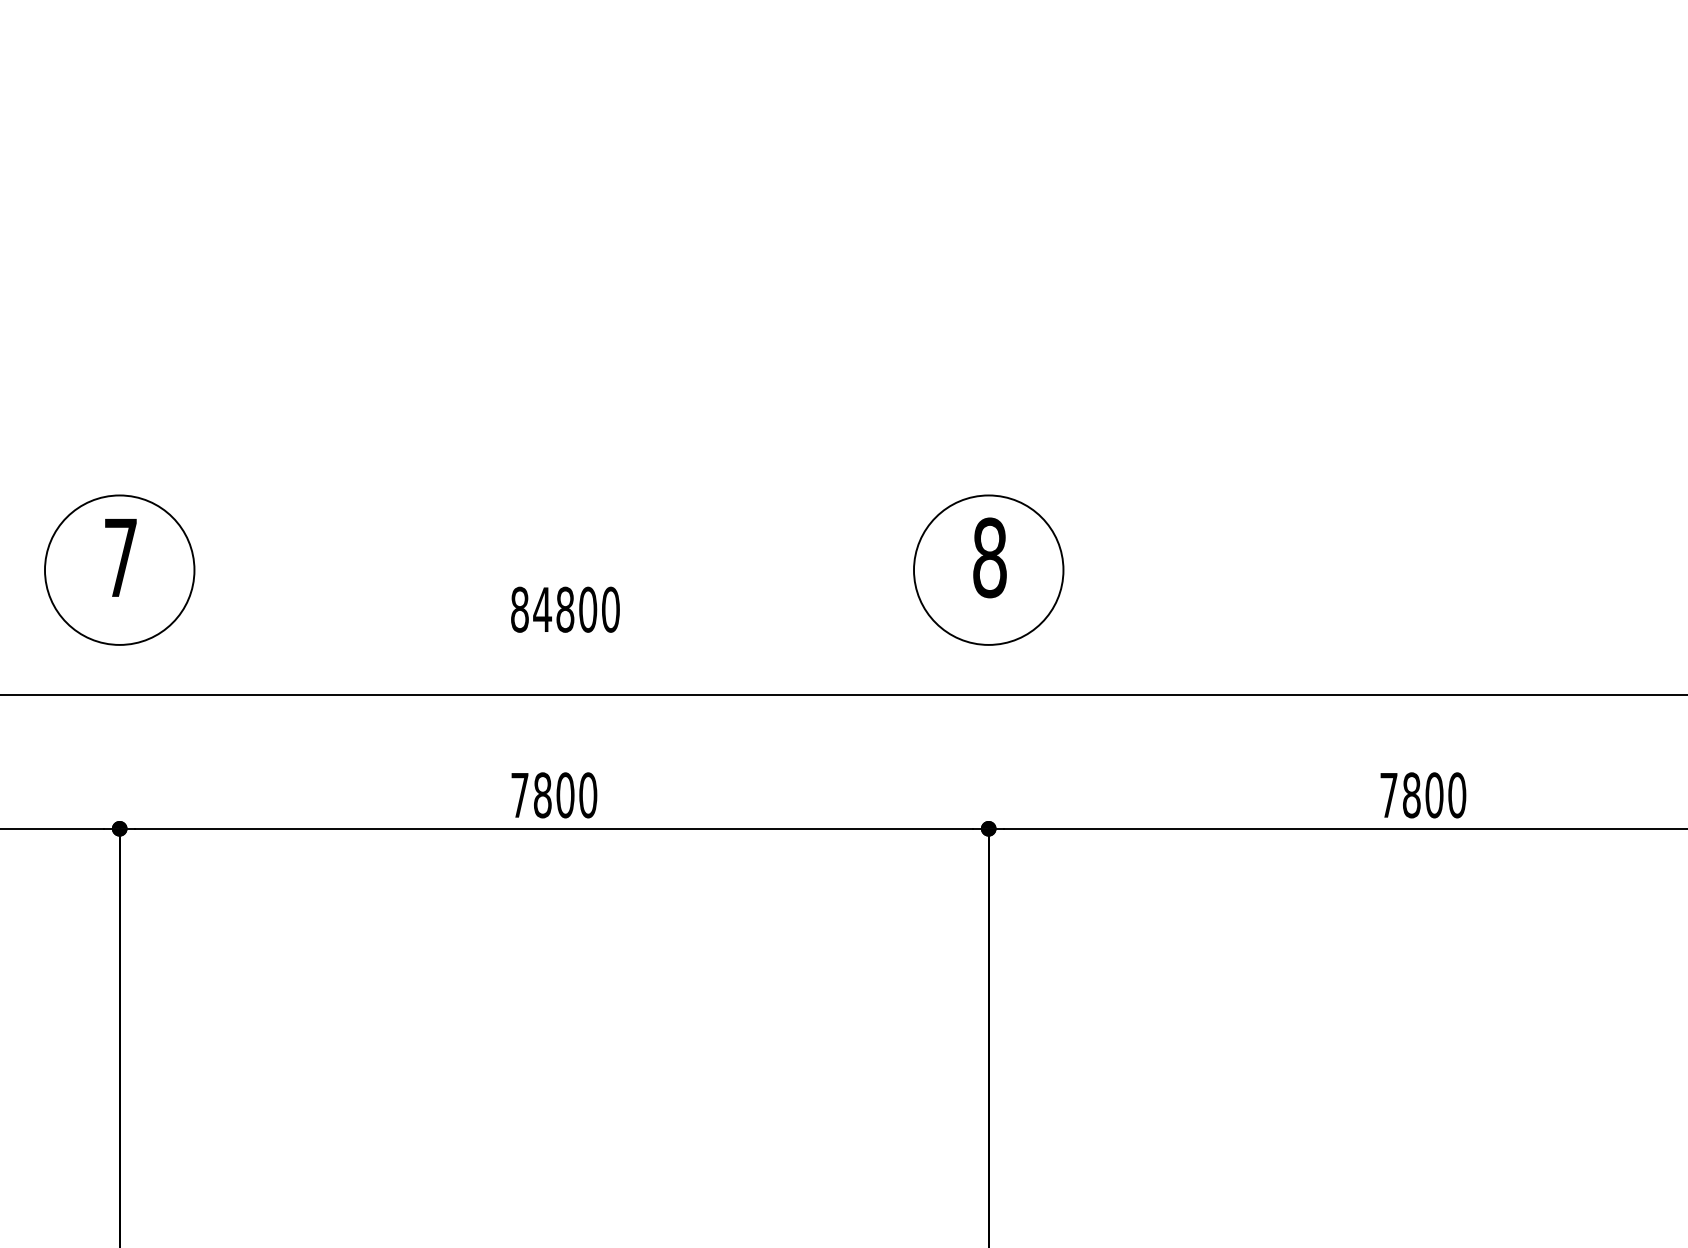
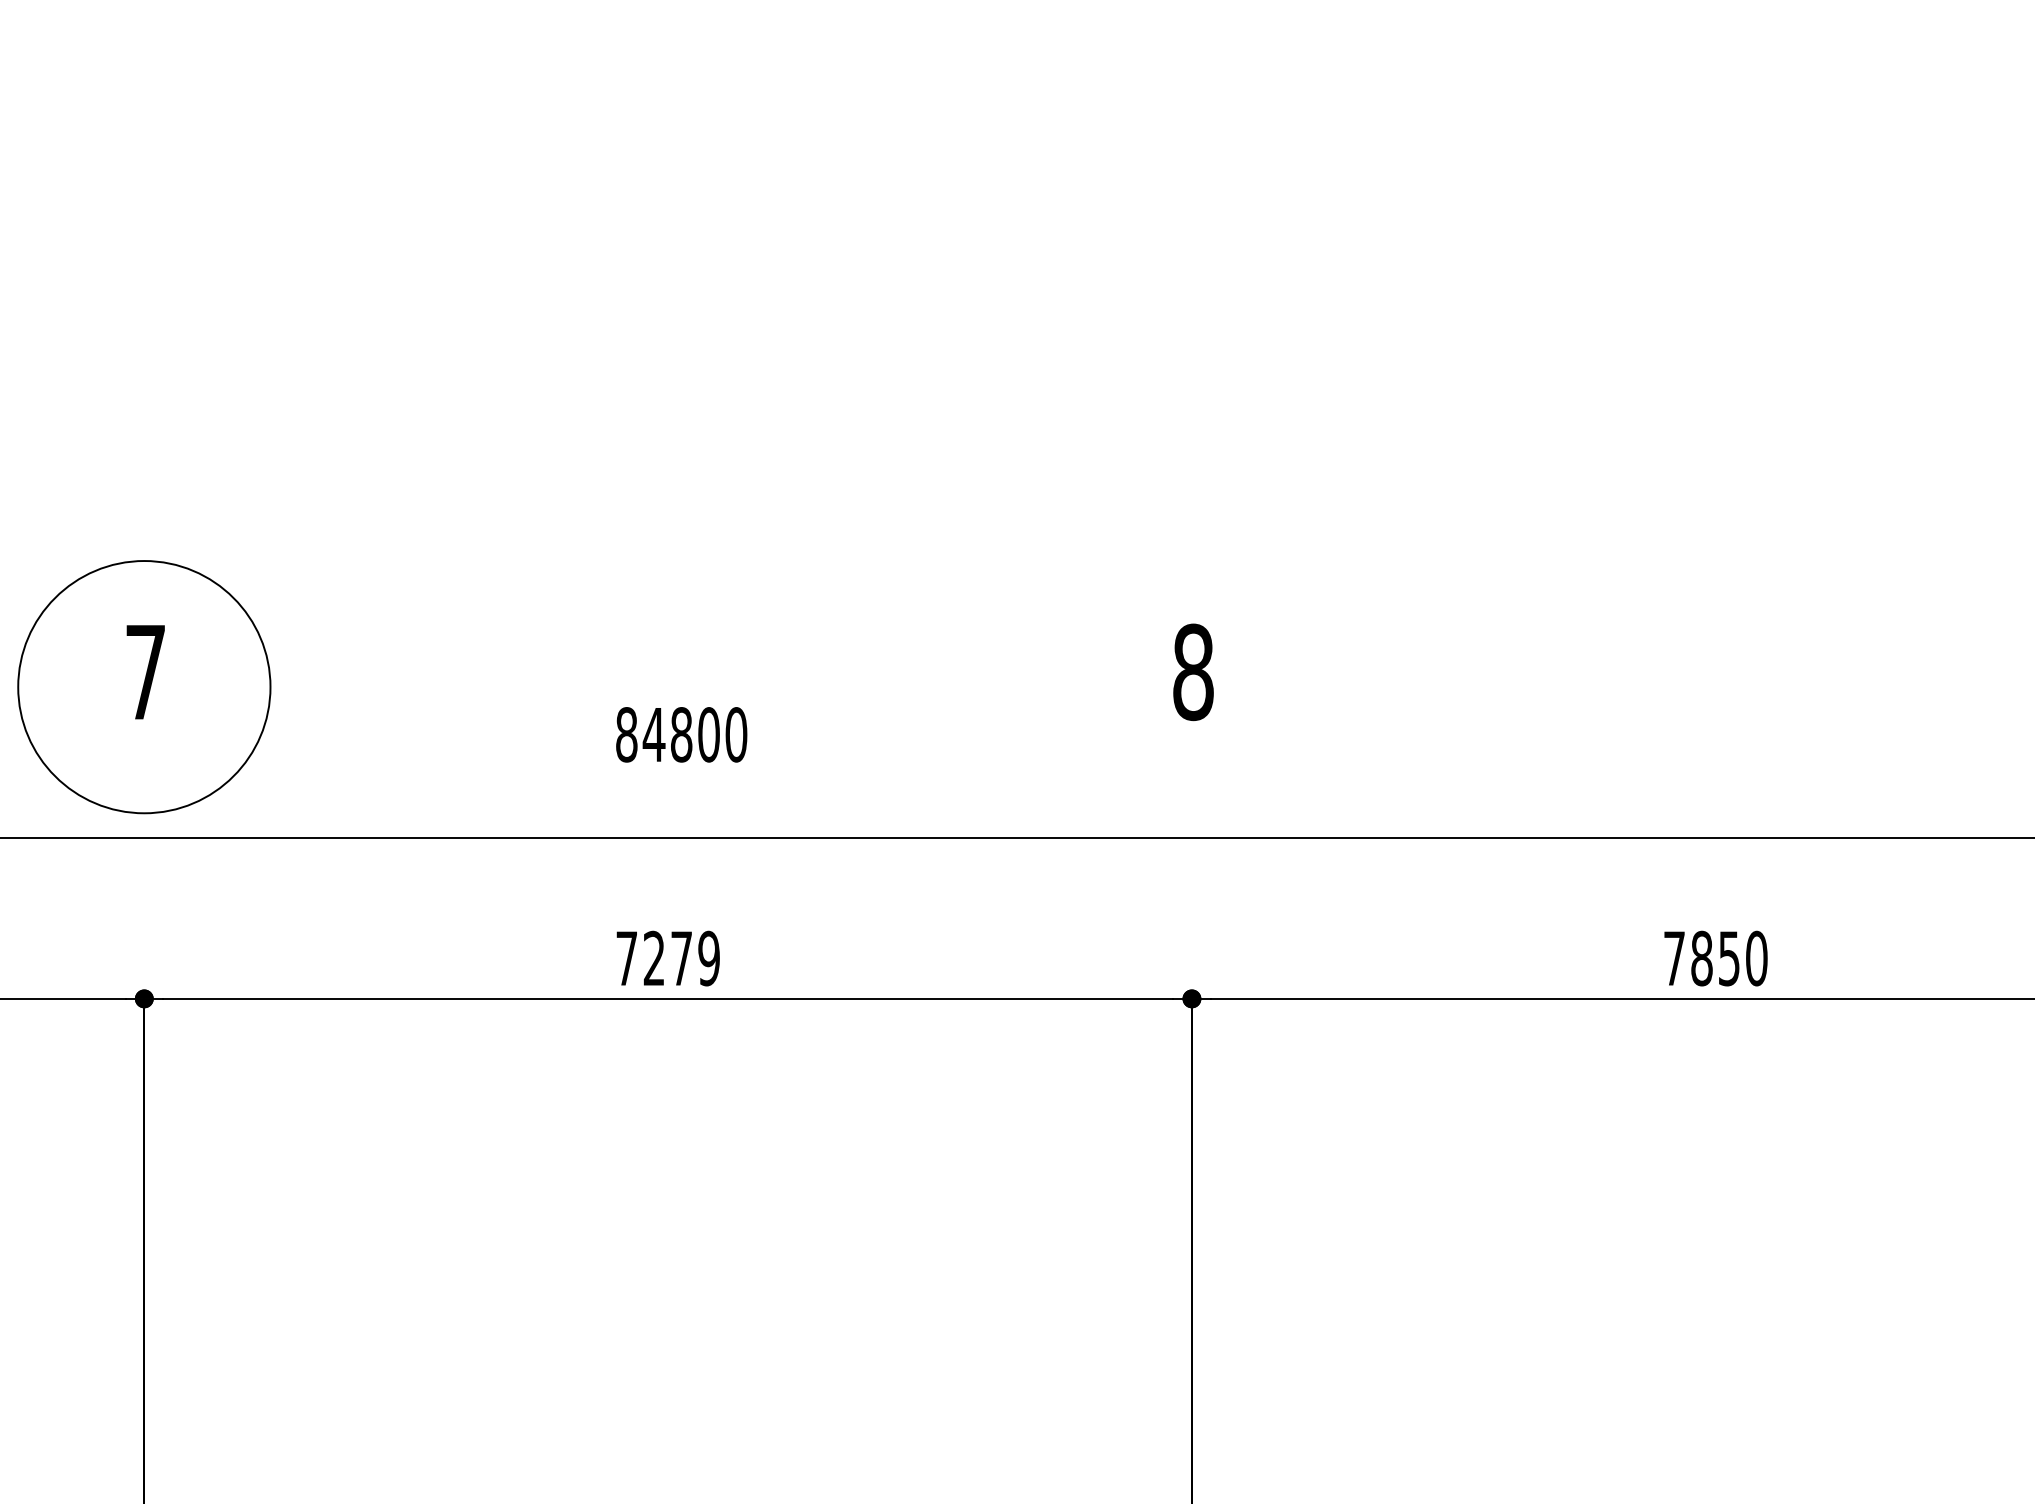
circle: (119, 570) -> (144, 687), size x1.4
circle: (988, 570) -> (1191, 687), removed
text: (565, 795) -> (681, 958), 7800 -> 7279
text: (1434, 795) -> (1729, 958), 7800 -> 7850

